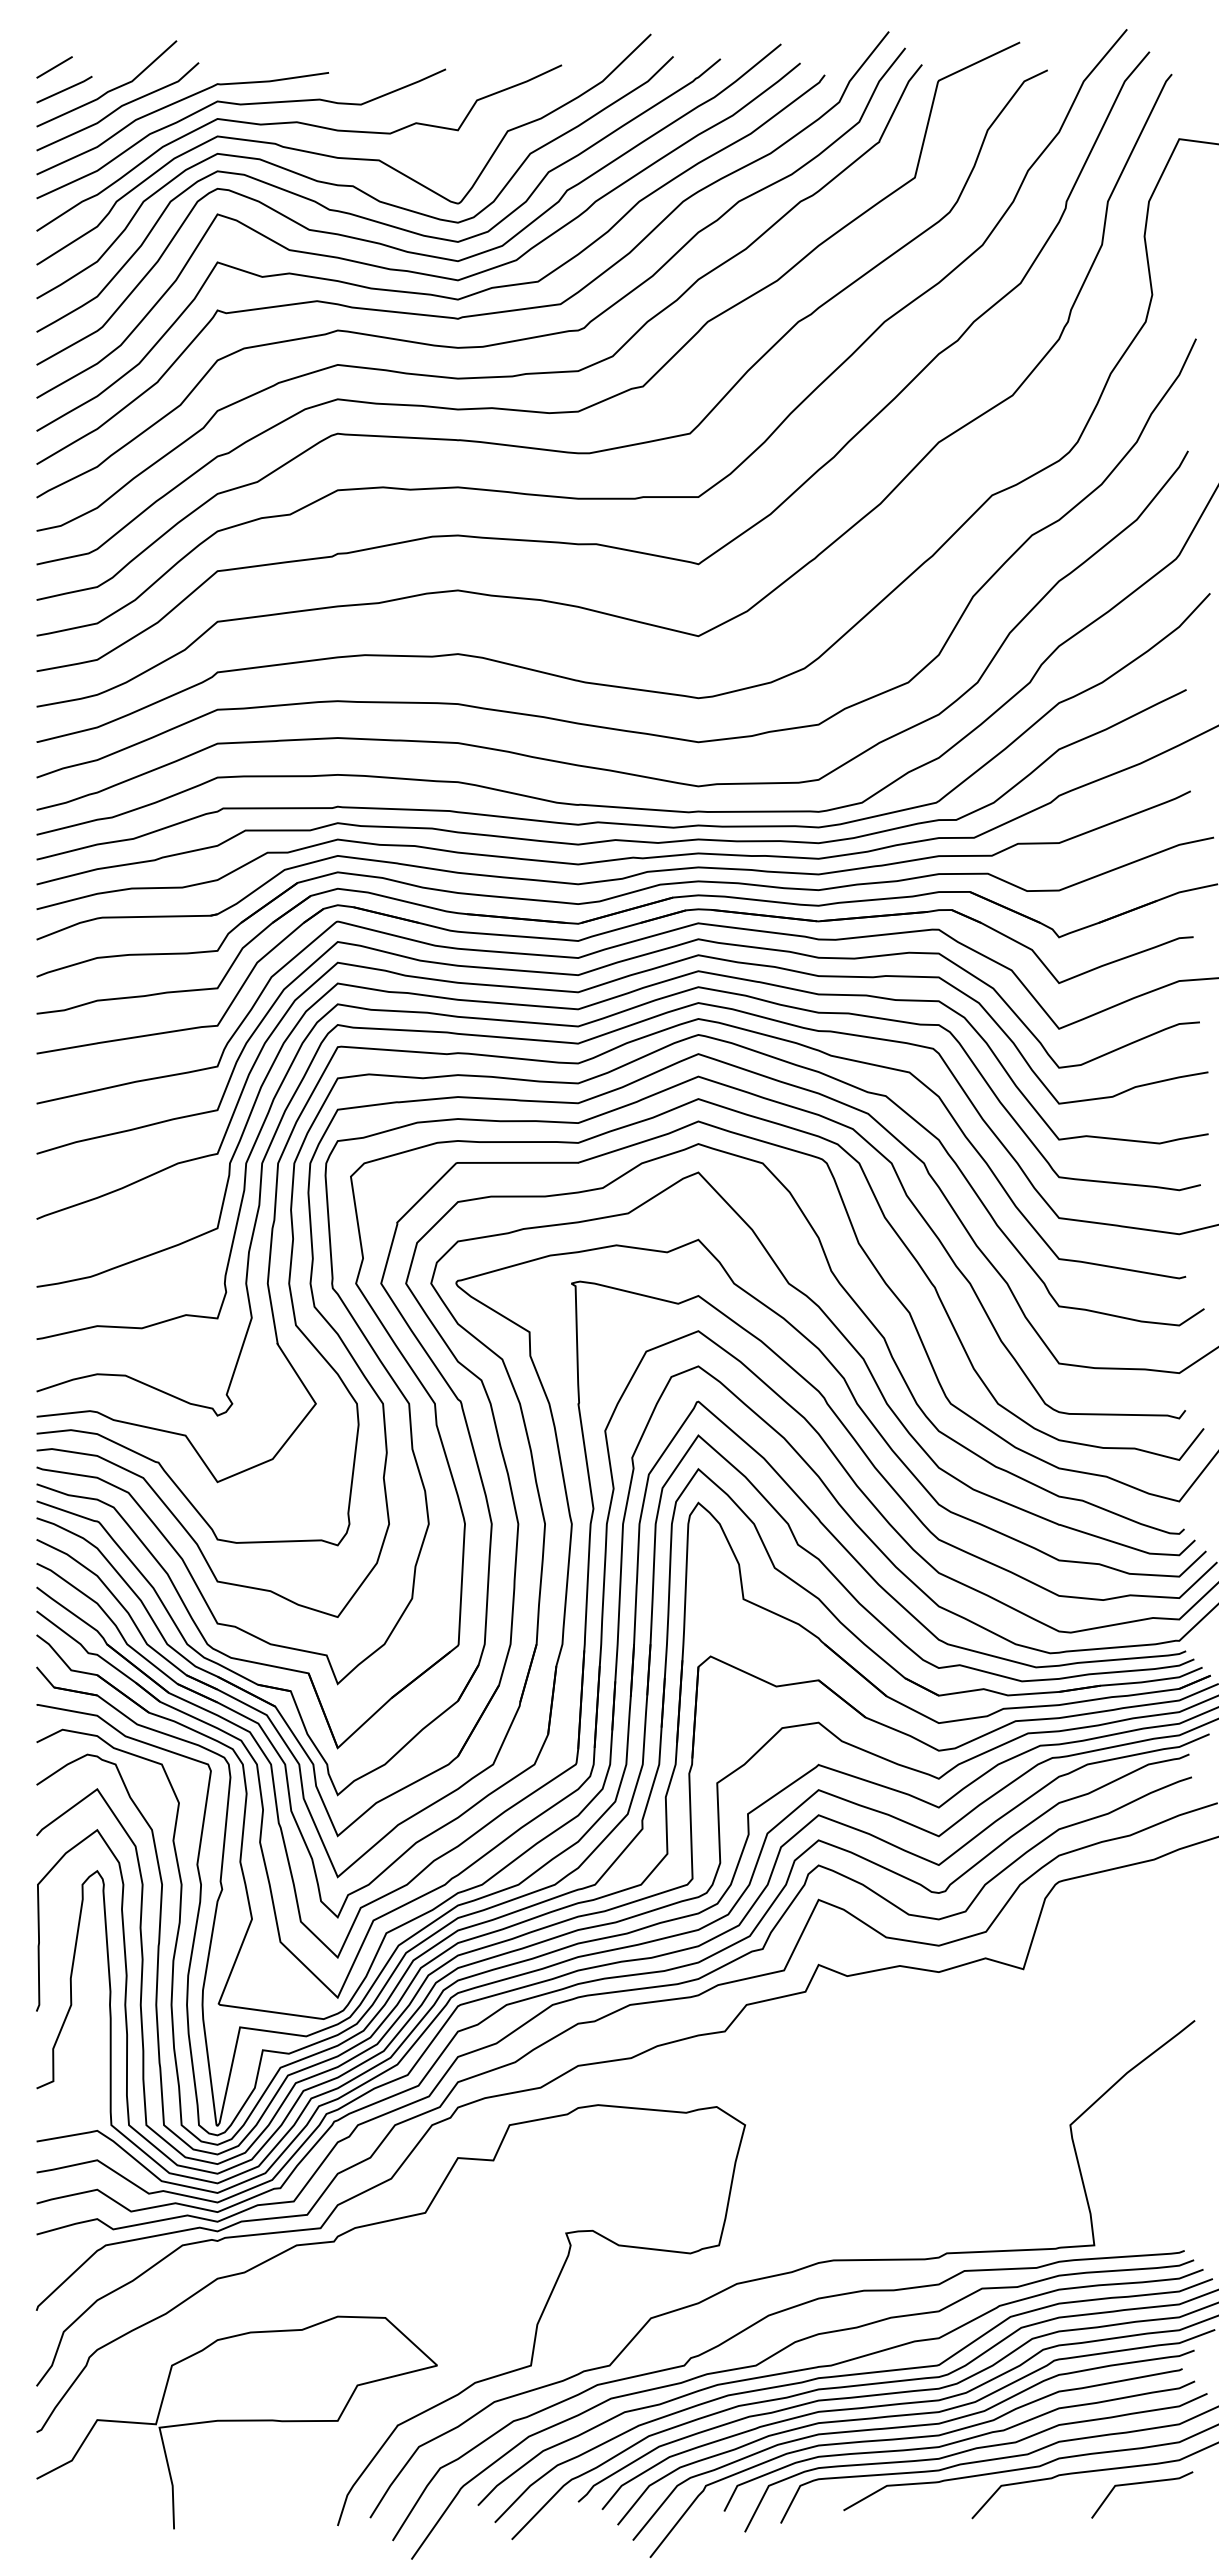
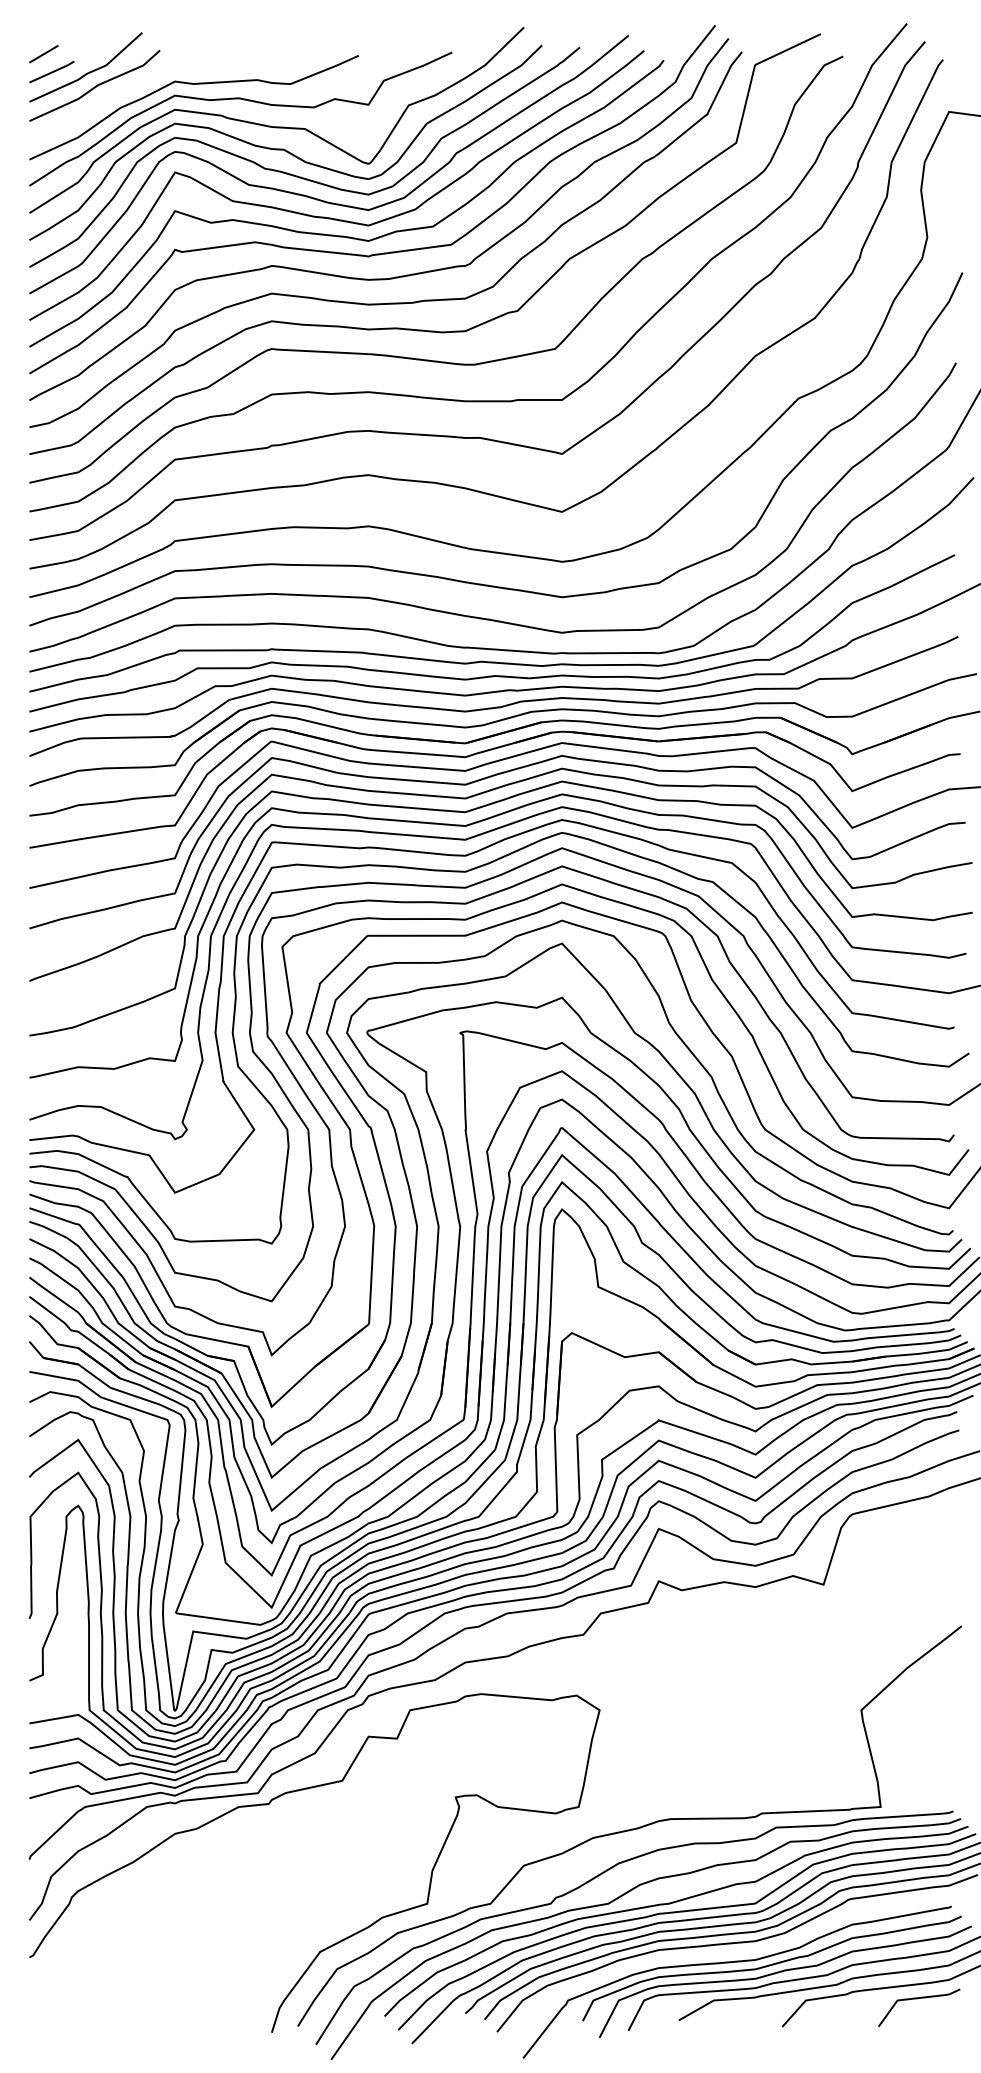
curve: (174, 104) -> (140, 84), removed
curve: (236, 2421) -> (190, 1948), removed
curve: (911, 2427) -> (733, 1953), removed

